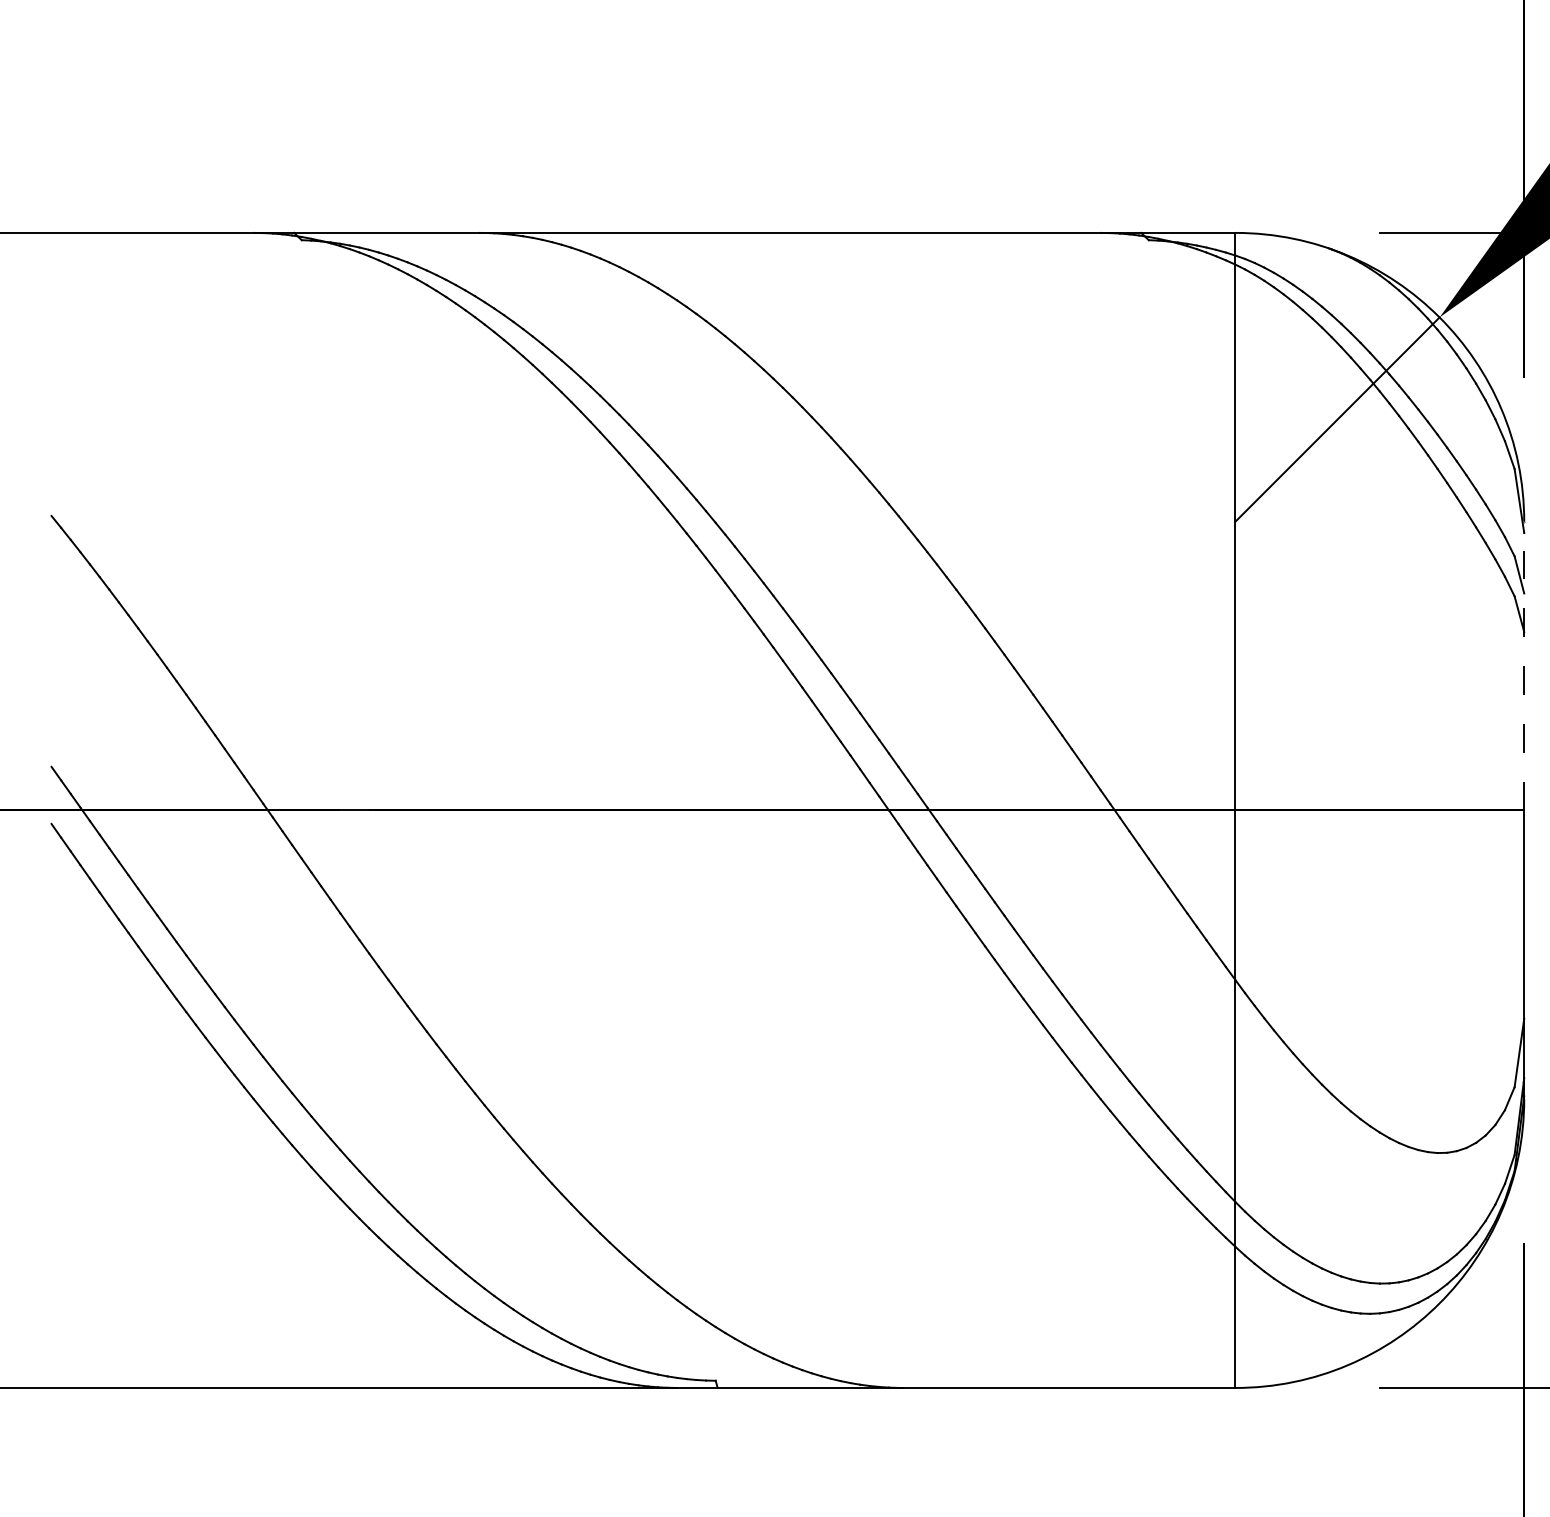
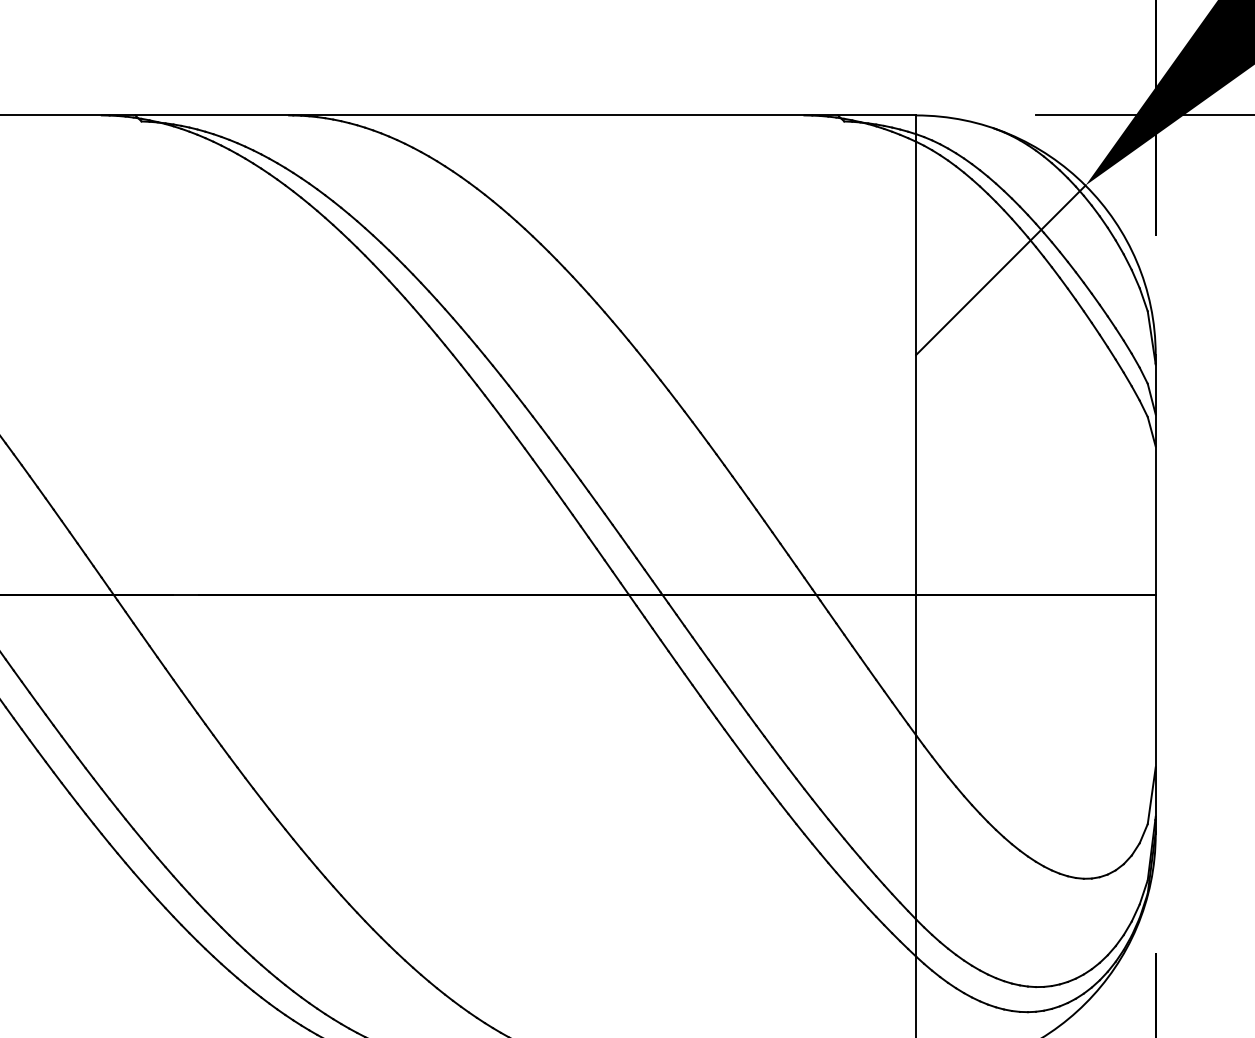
line: (1524, 665) -> (1155, 474), dashed -> solid

